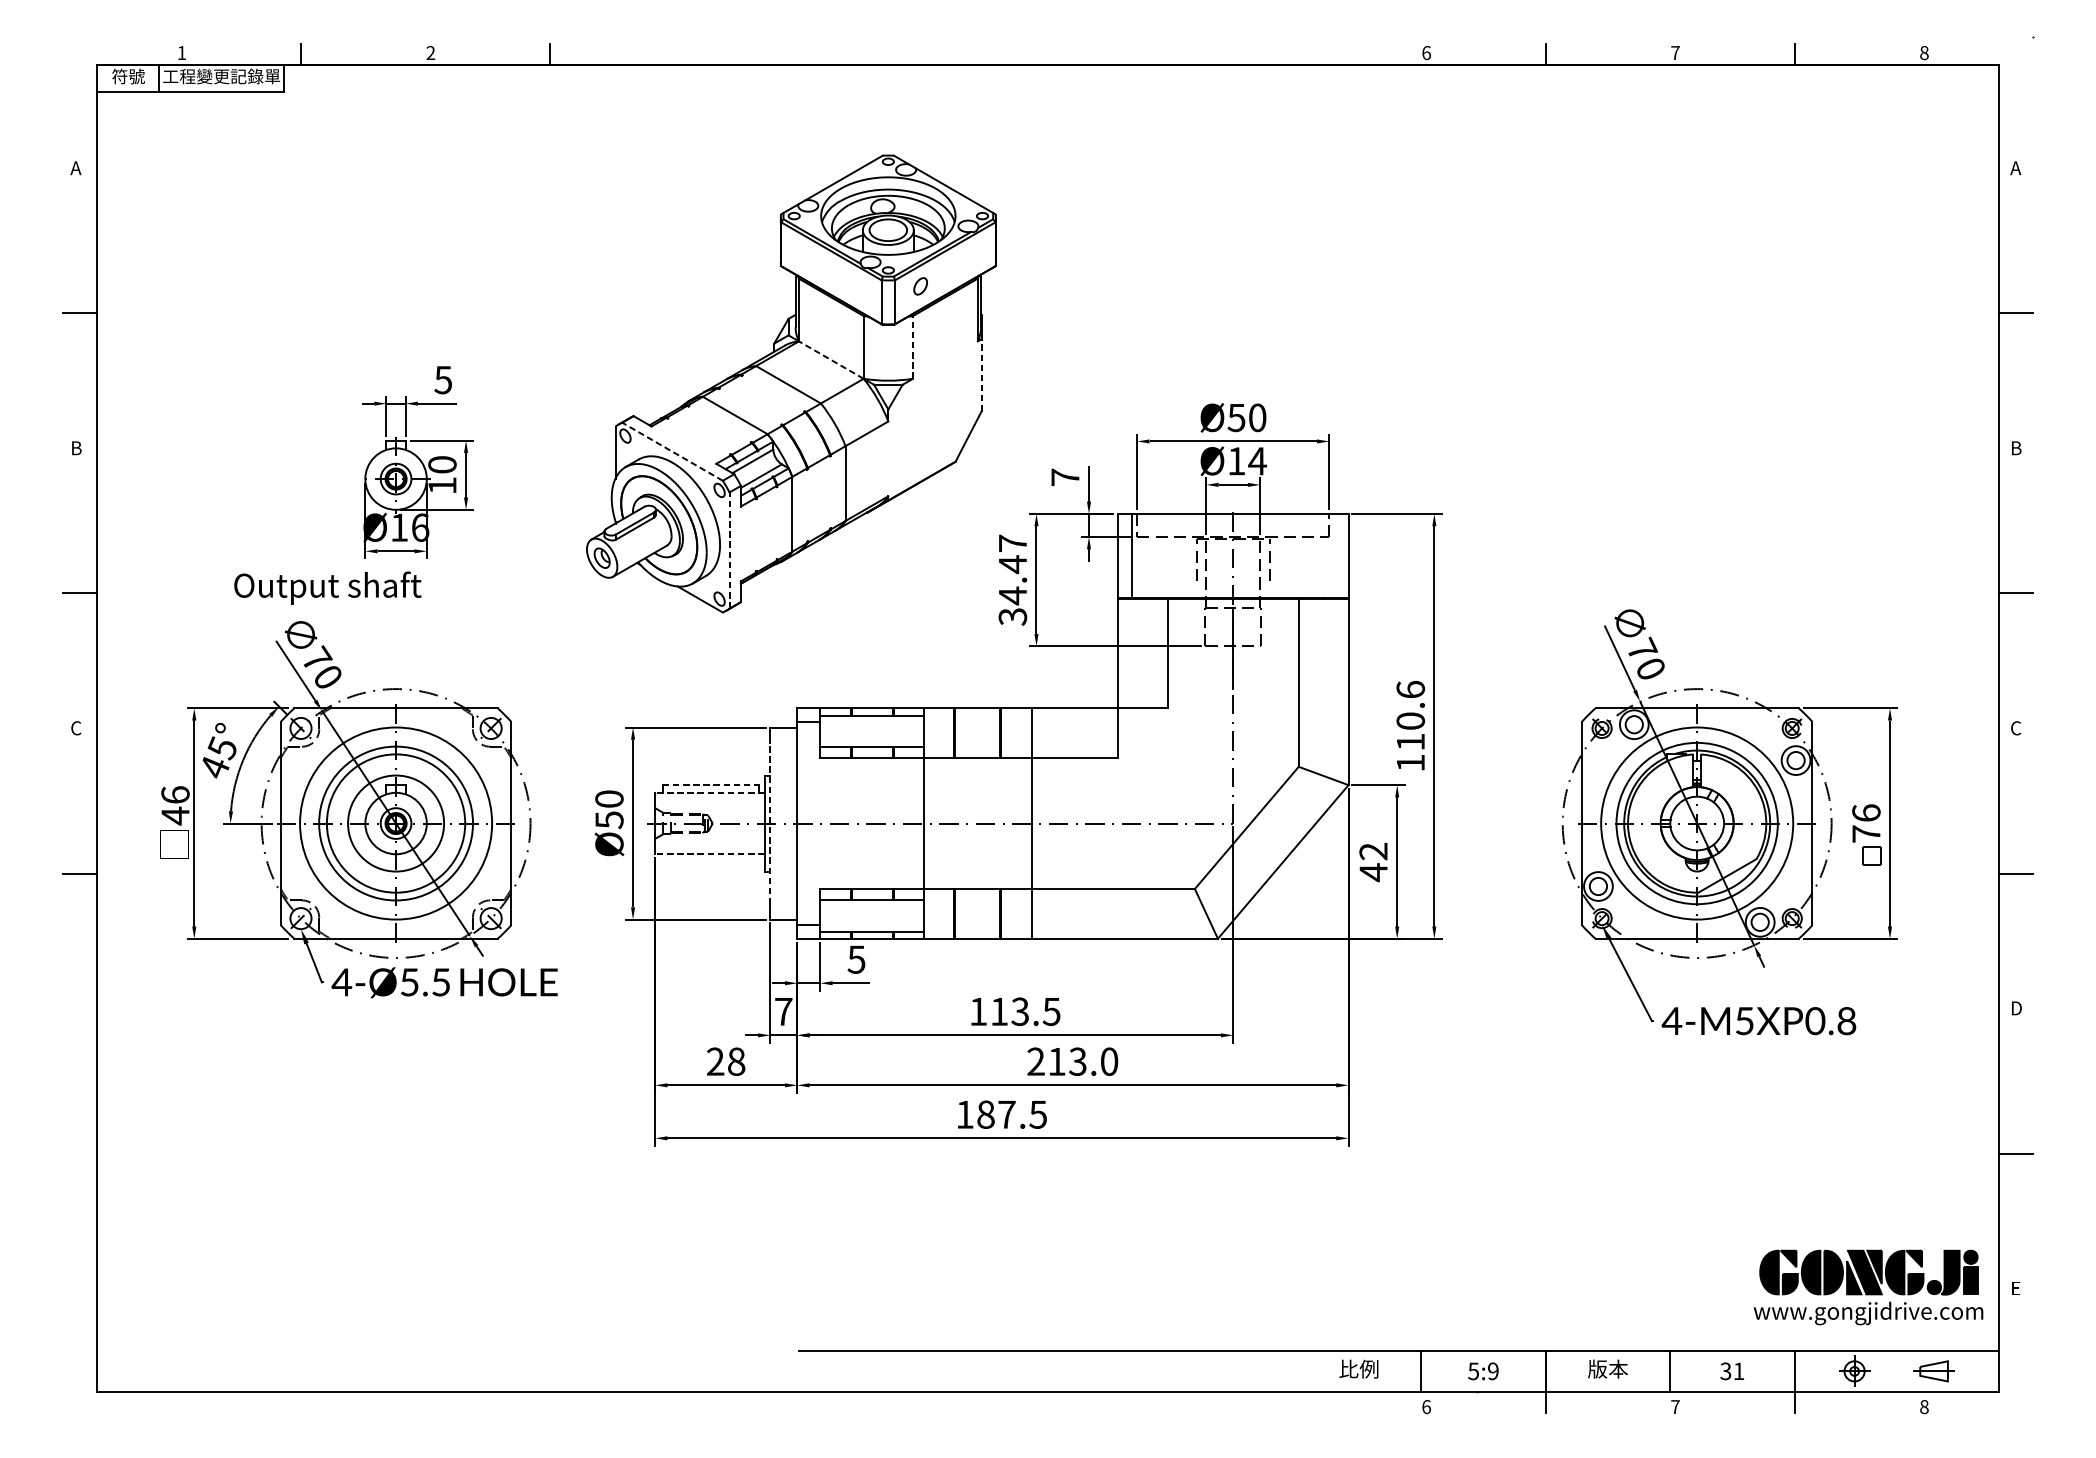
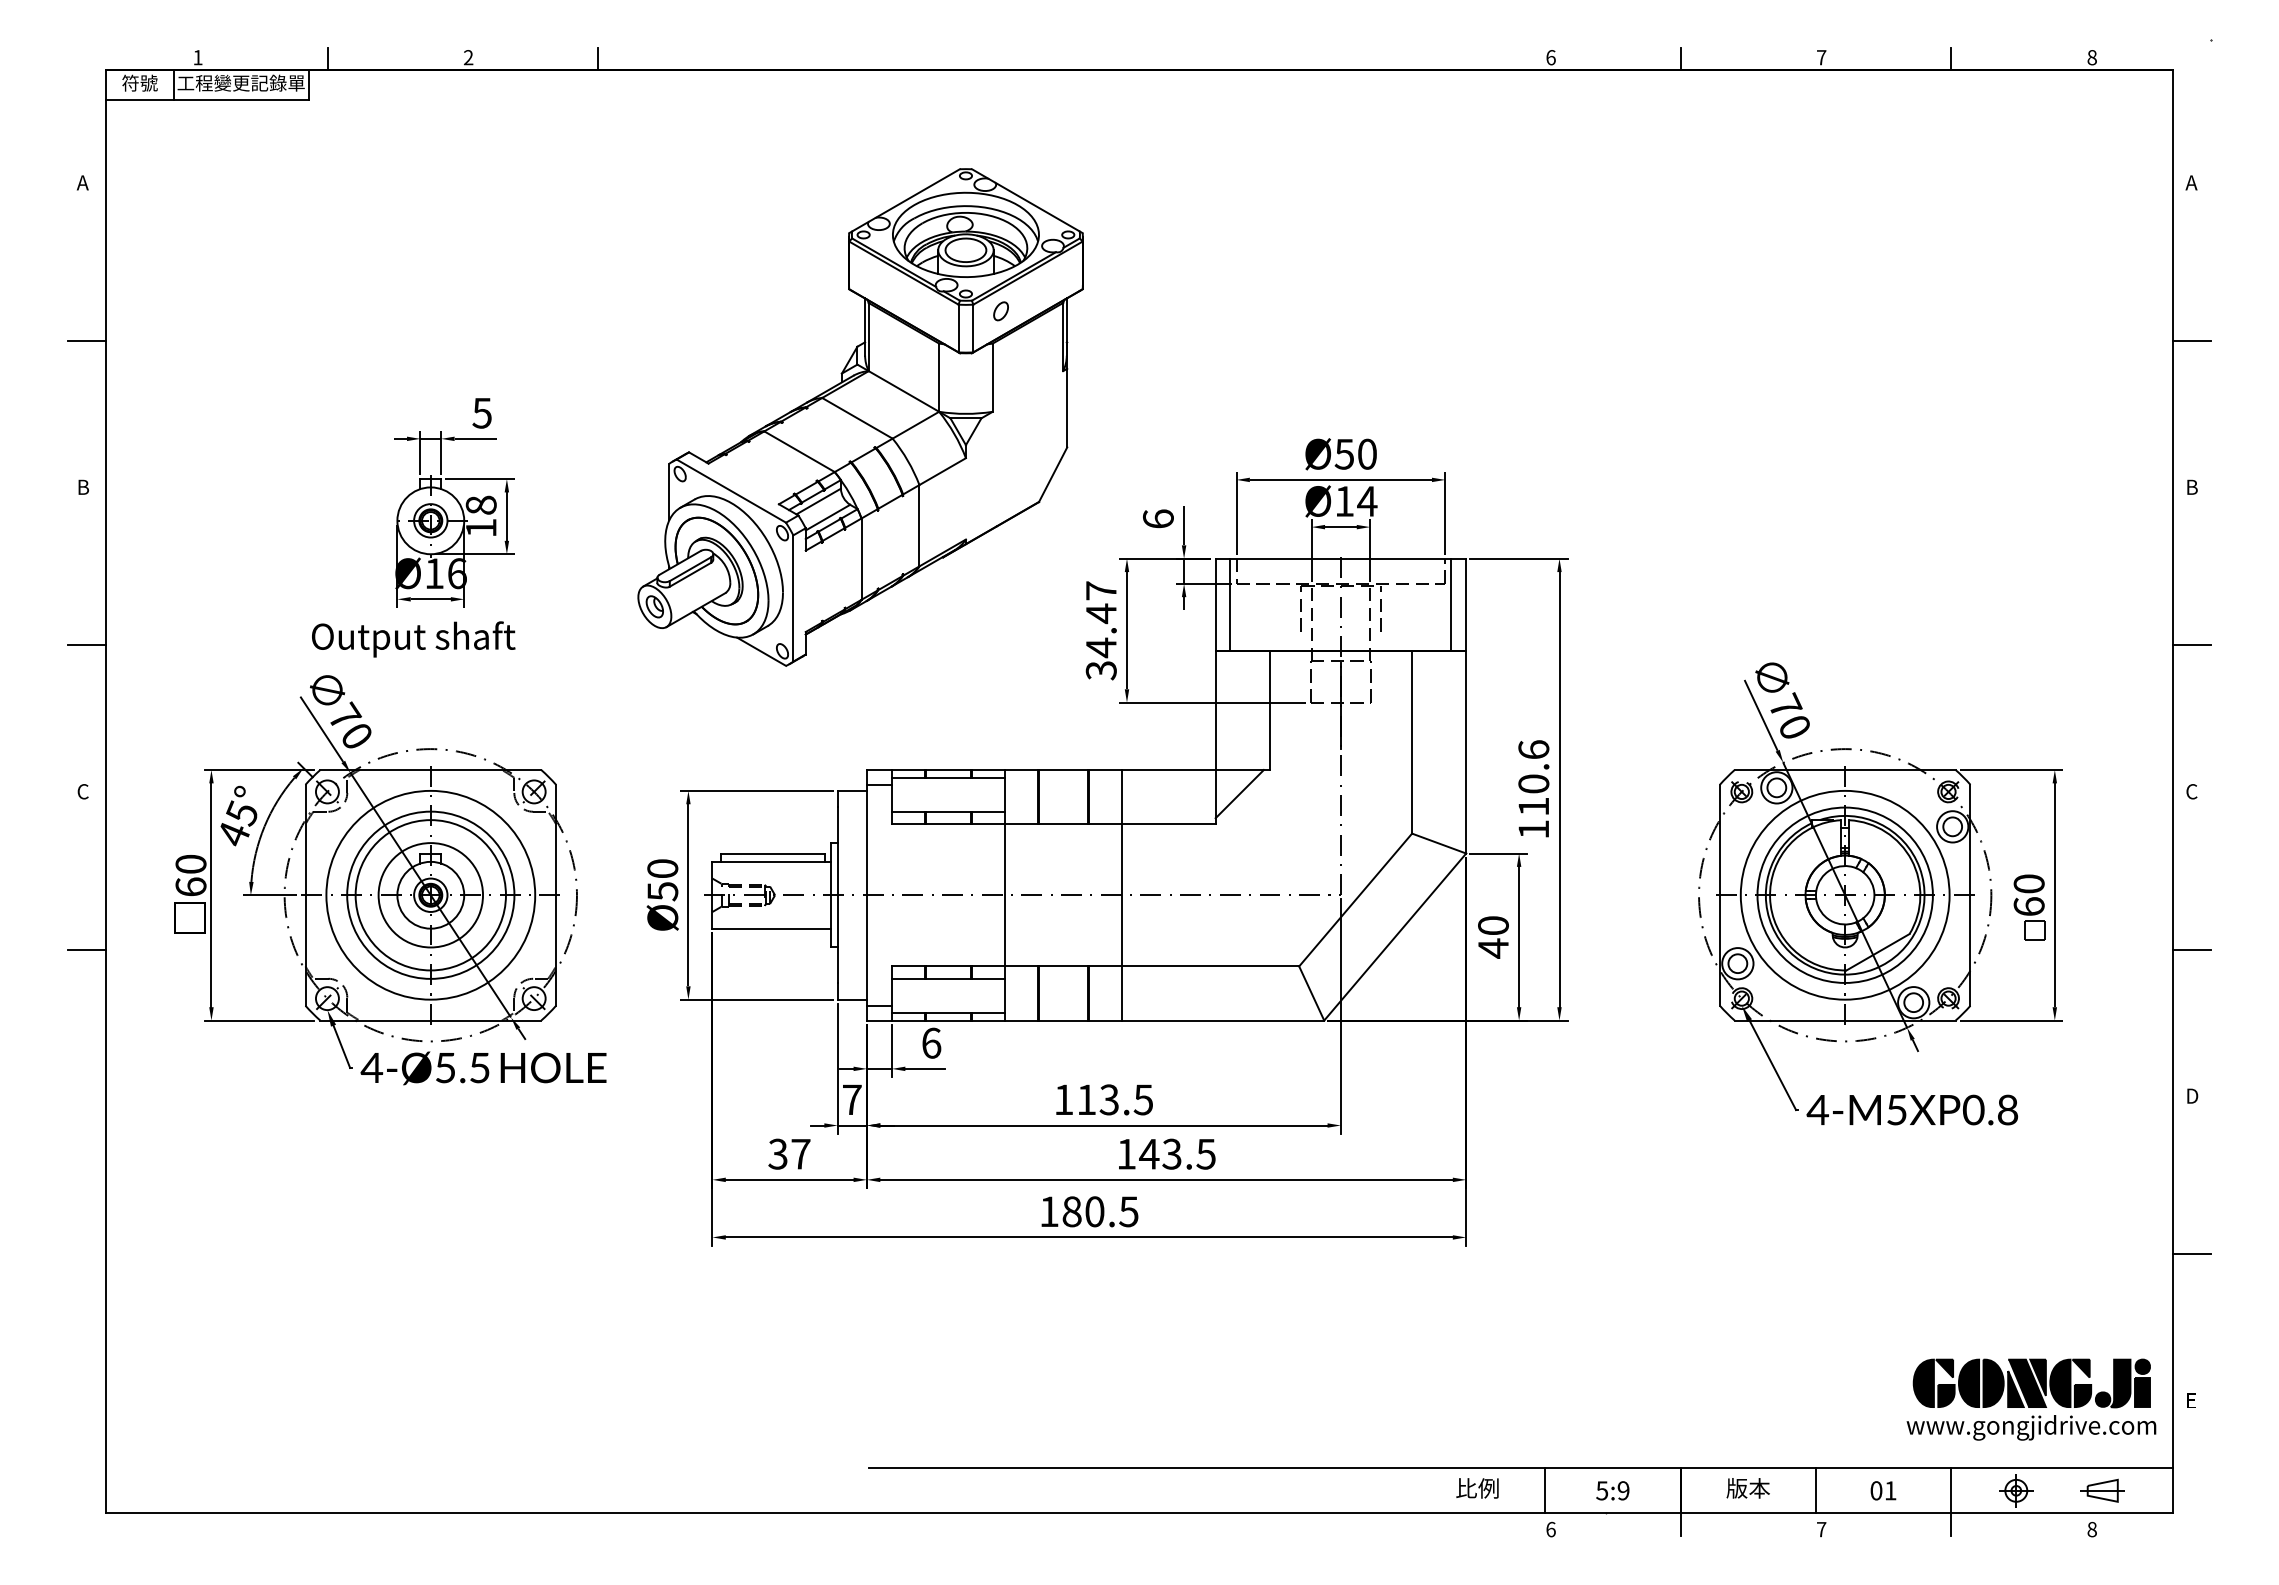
line: (912, 347) -> (992, 377), dashed -> solid
line: (830, 360) -> (903, 391), dashed -> solid
line: (981, 374) -> (1067, 407), dashed -> solid
line: (671, 451) -> (730, 490), dashed -> solid
text: (442, 464) -> (481, 504), 10 -> 18
text: (1065, 476) -> (1158, 518), 7 -> 6
line: (729, 550) -> (793, 598), dashed -> solid
line: (1335, 556) -> (1451, 604), added
text: (327, 588) -> (413, 639), moved
line: (1139, 730) -> (1239, 794), added
line: (711, 785) -> (773, 853), dashed -> solid
line: (709, 792) -> (771, 861), dashed -> solid
text: (175, 805) -> (190, 875), 46 -> 60
text: (1865, 822) -> (2028, 894), 76 -> 60
line: (770, 823) -> (837, 895), dashed -> solid
text: (1373, 851) -> (1493, 925), 42 -> 40
line: (709, 854) -> (771, 928), dashed -> solid
text: (856, 958) -> (931, 1042), 5 -> 6
text: (726, 1061) -> (789, 1153), 28 -> 37
text: (1072, 1061) -> (1166, 1153), 213.0 -> 143.5
text: (1006, 1114) -> (1094, 1211), 187.5 -> 180.5
text: (1725, 1371) -> (1876, 1490), 31 -> 01

